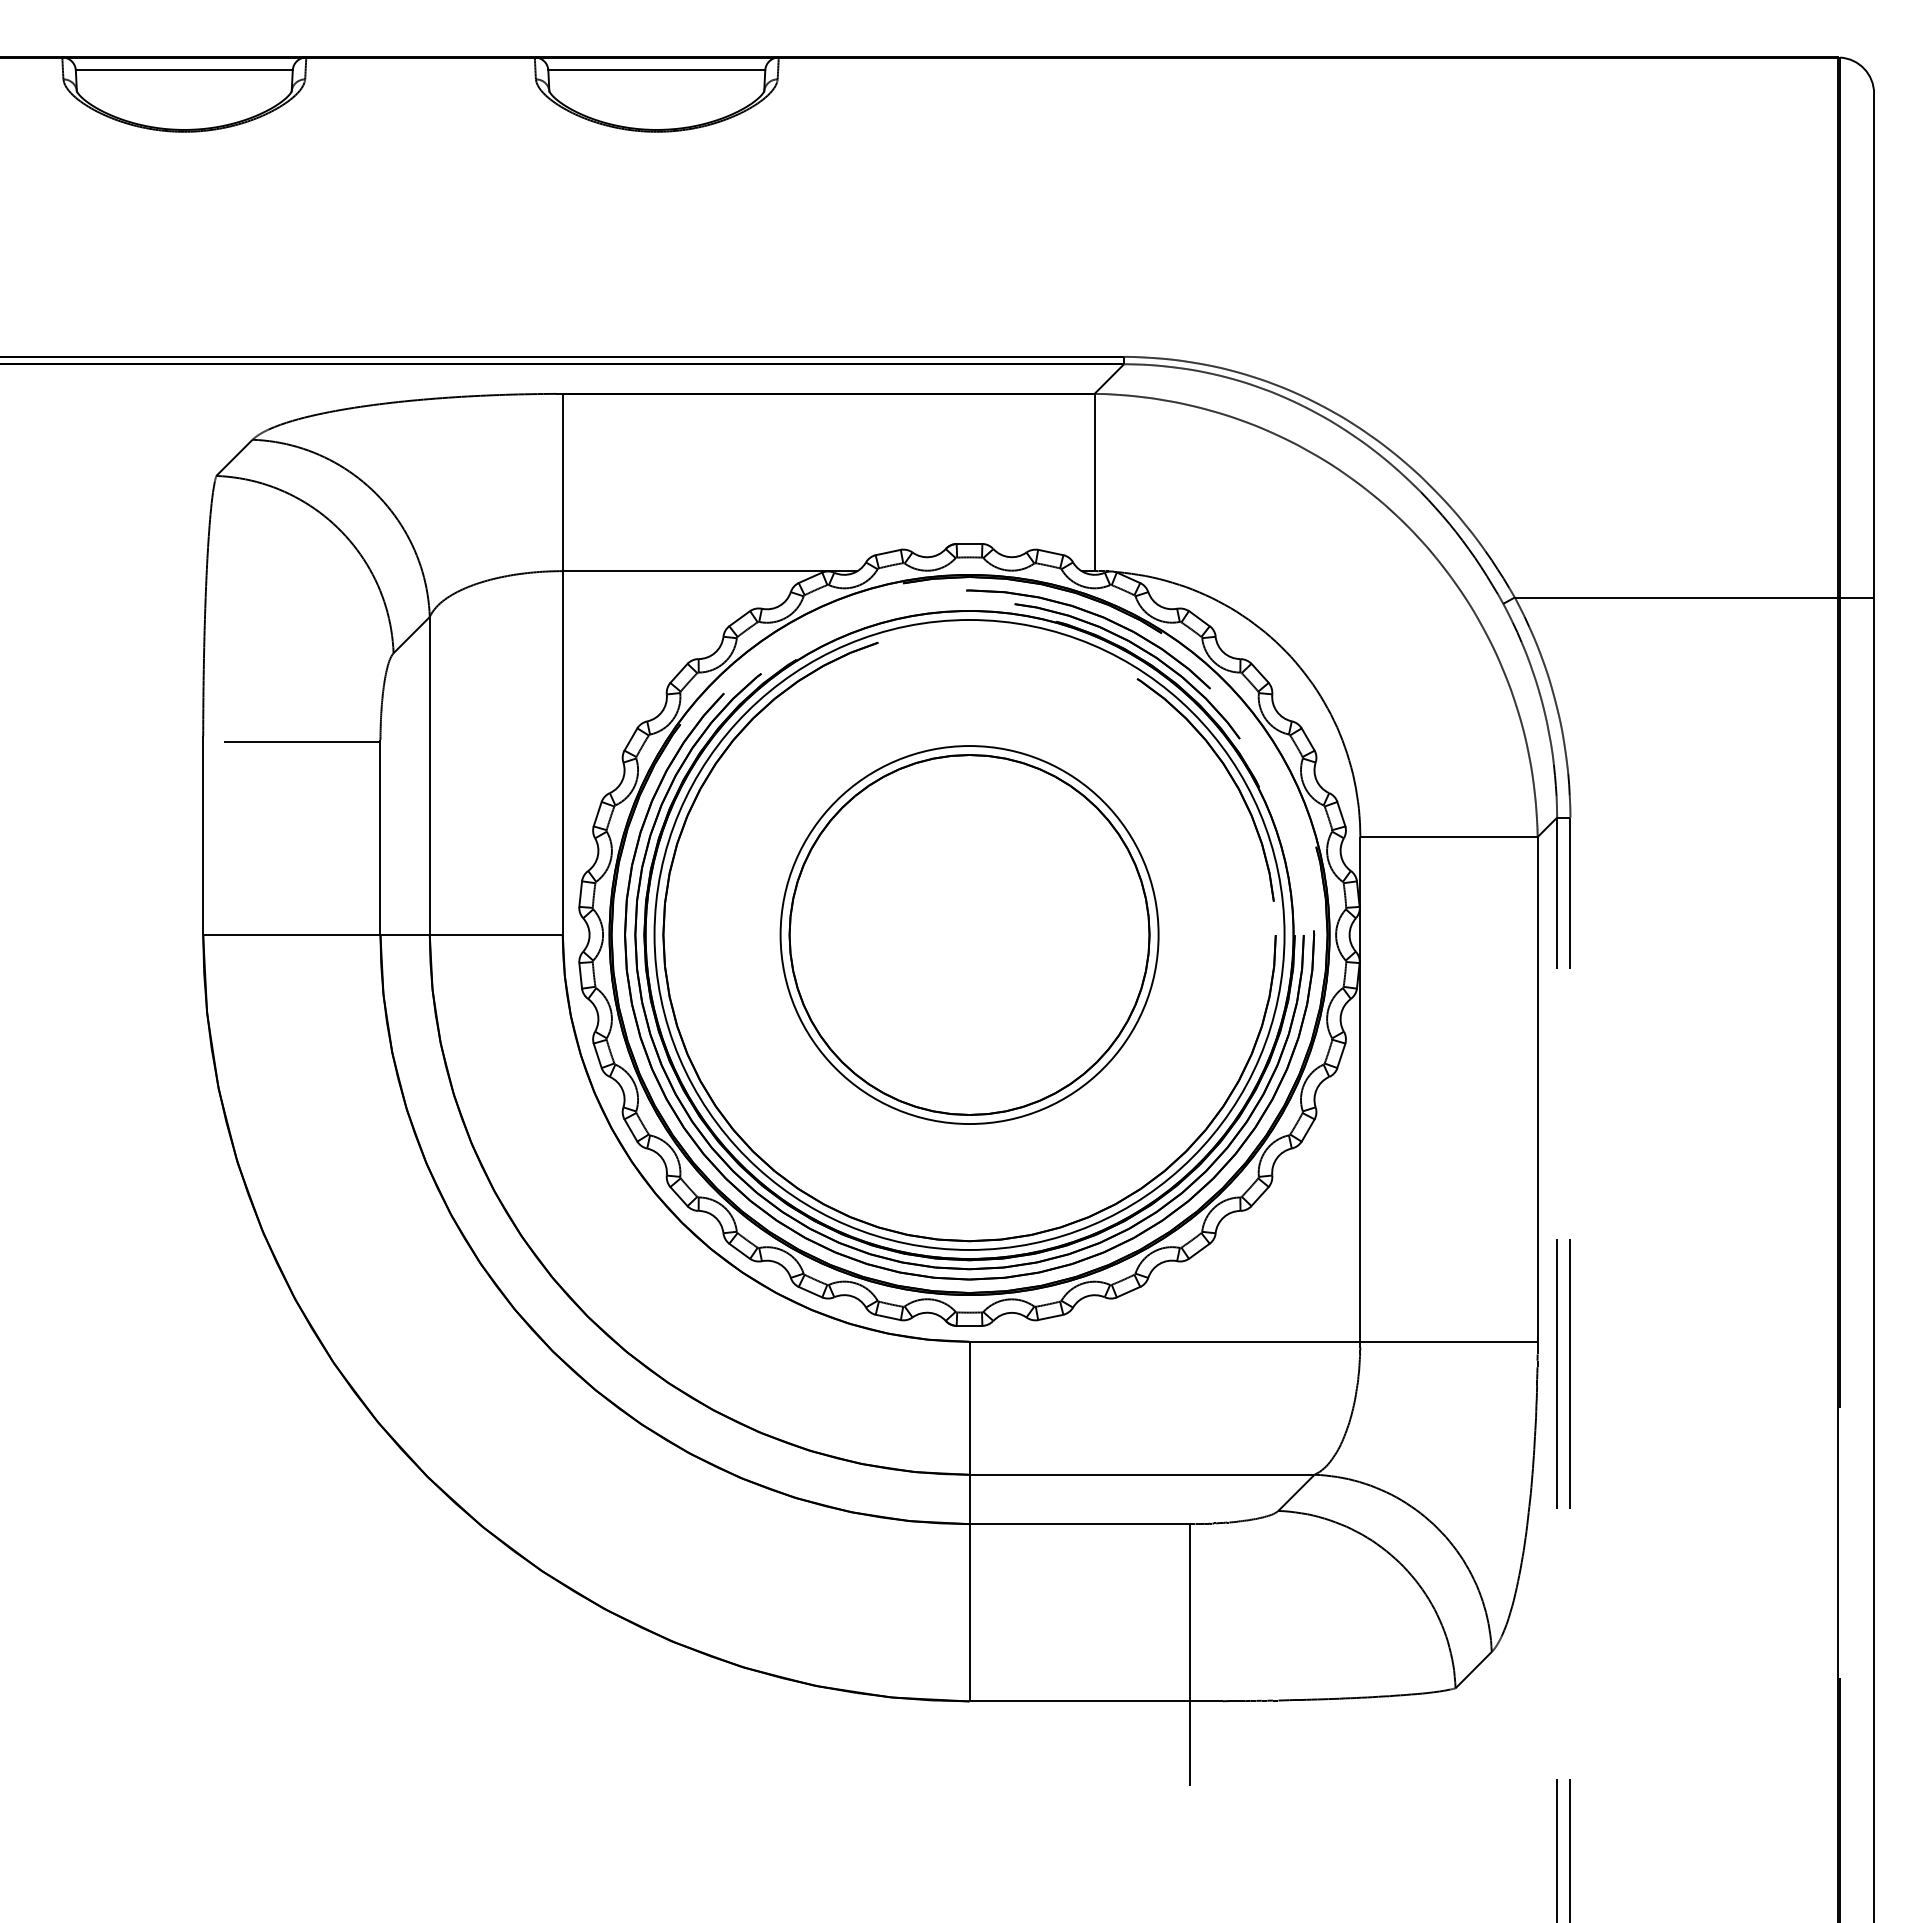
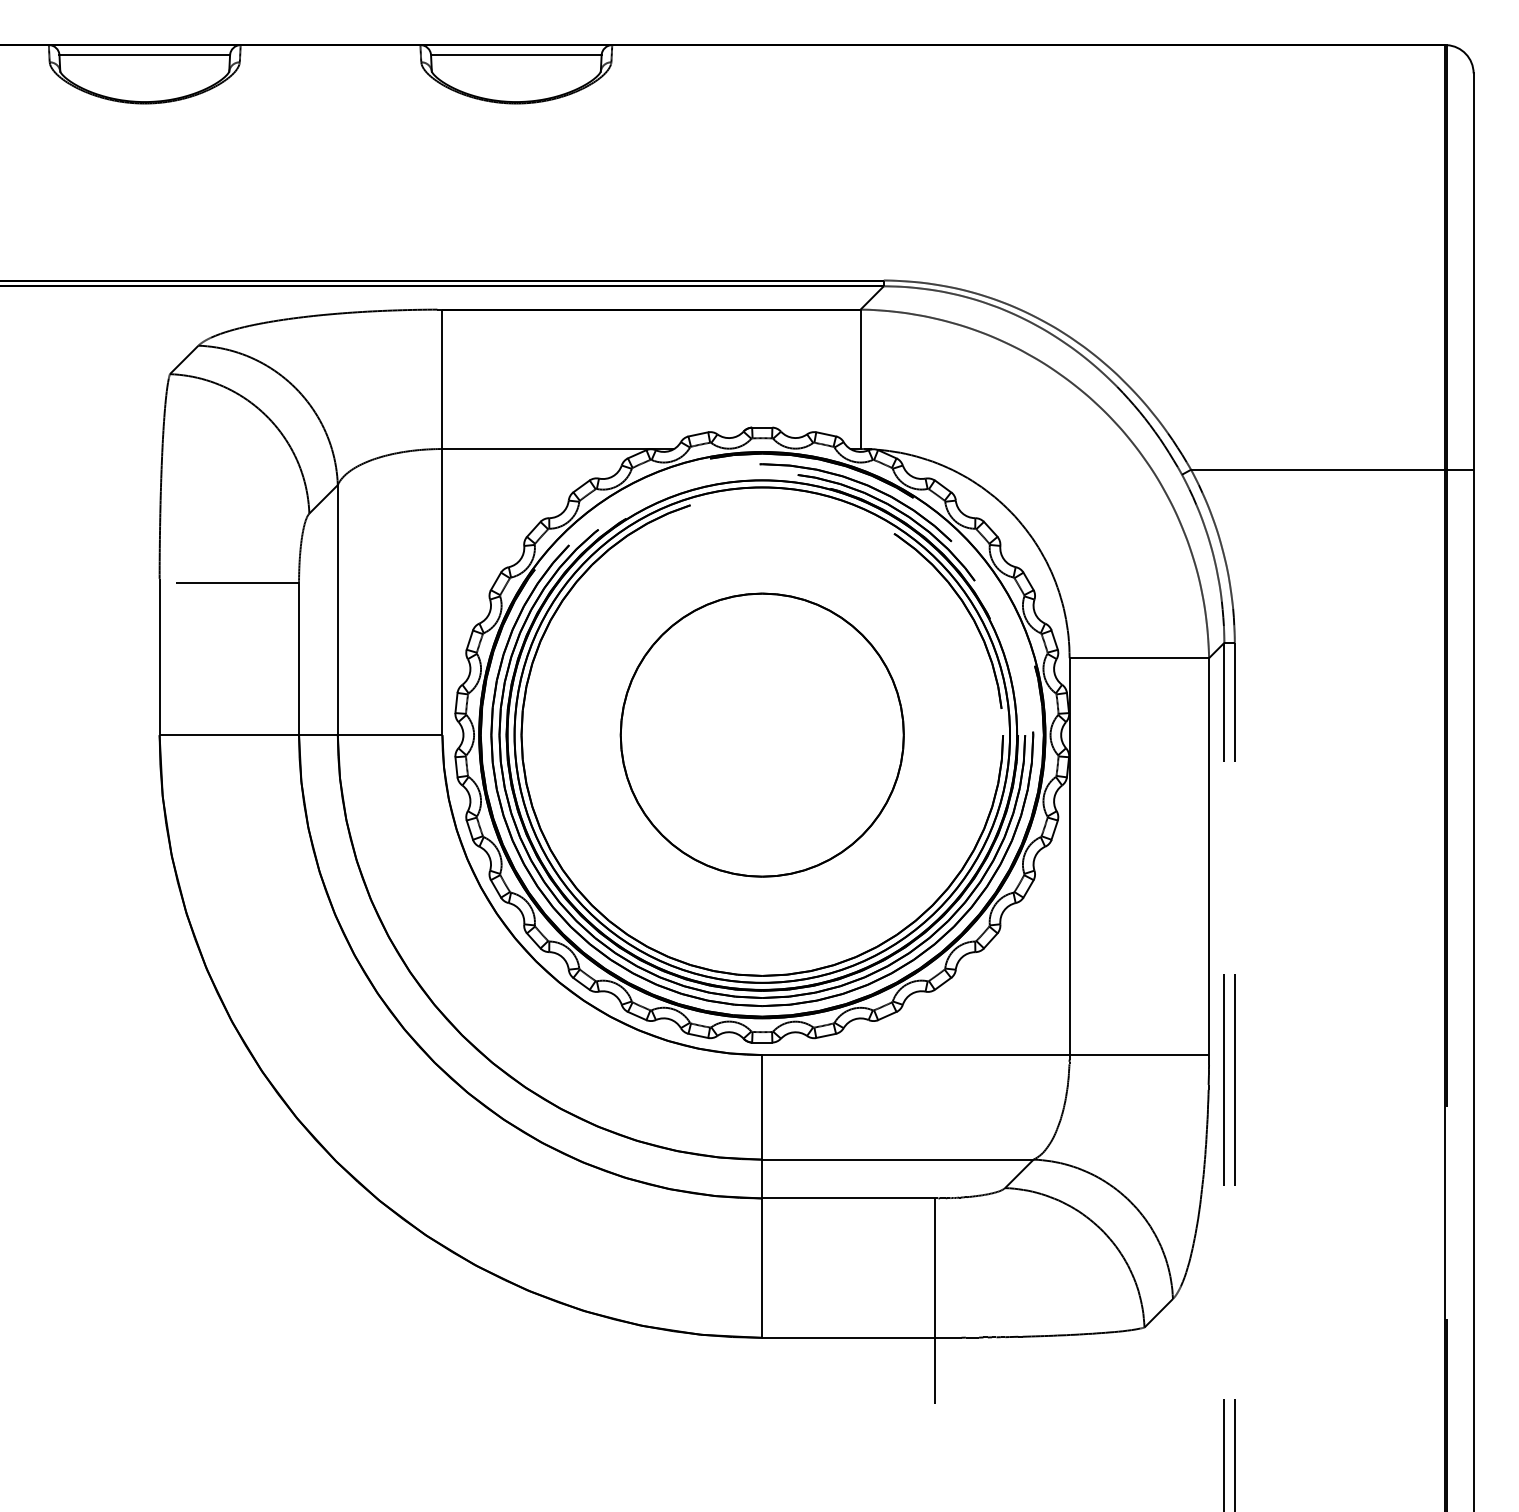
circle: (969, 935) -> (762, 735), size x1.67

